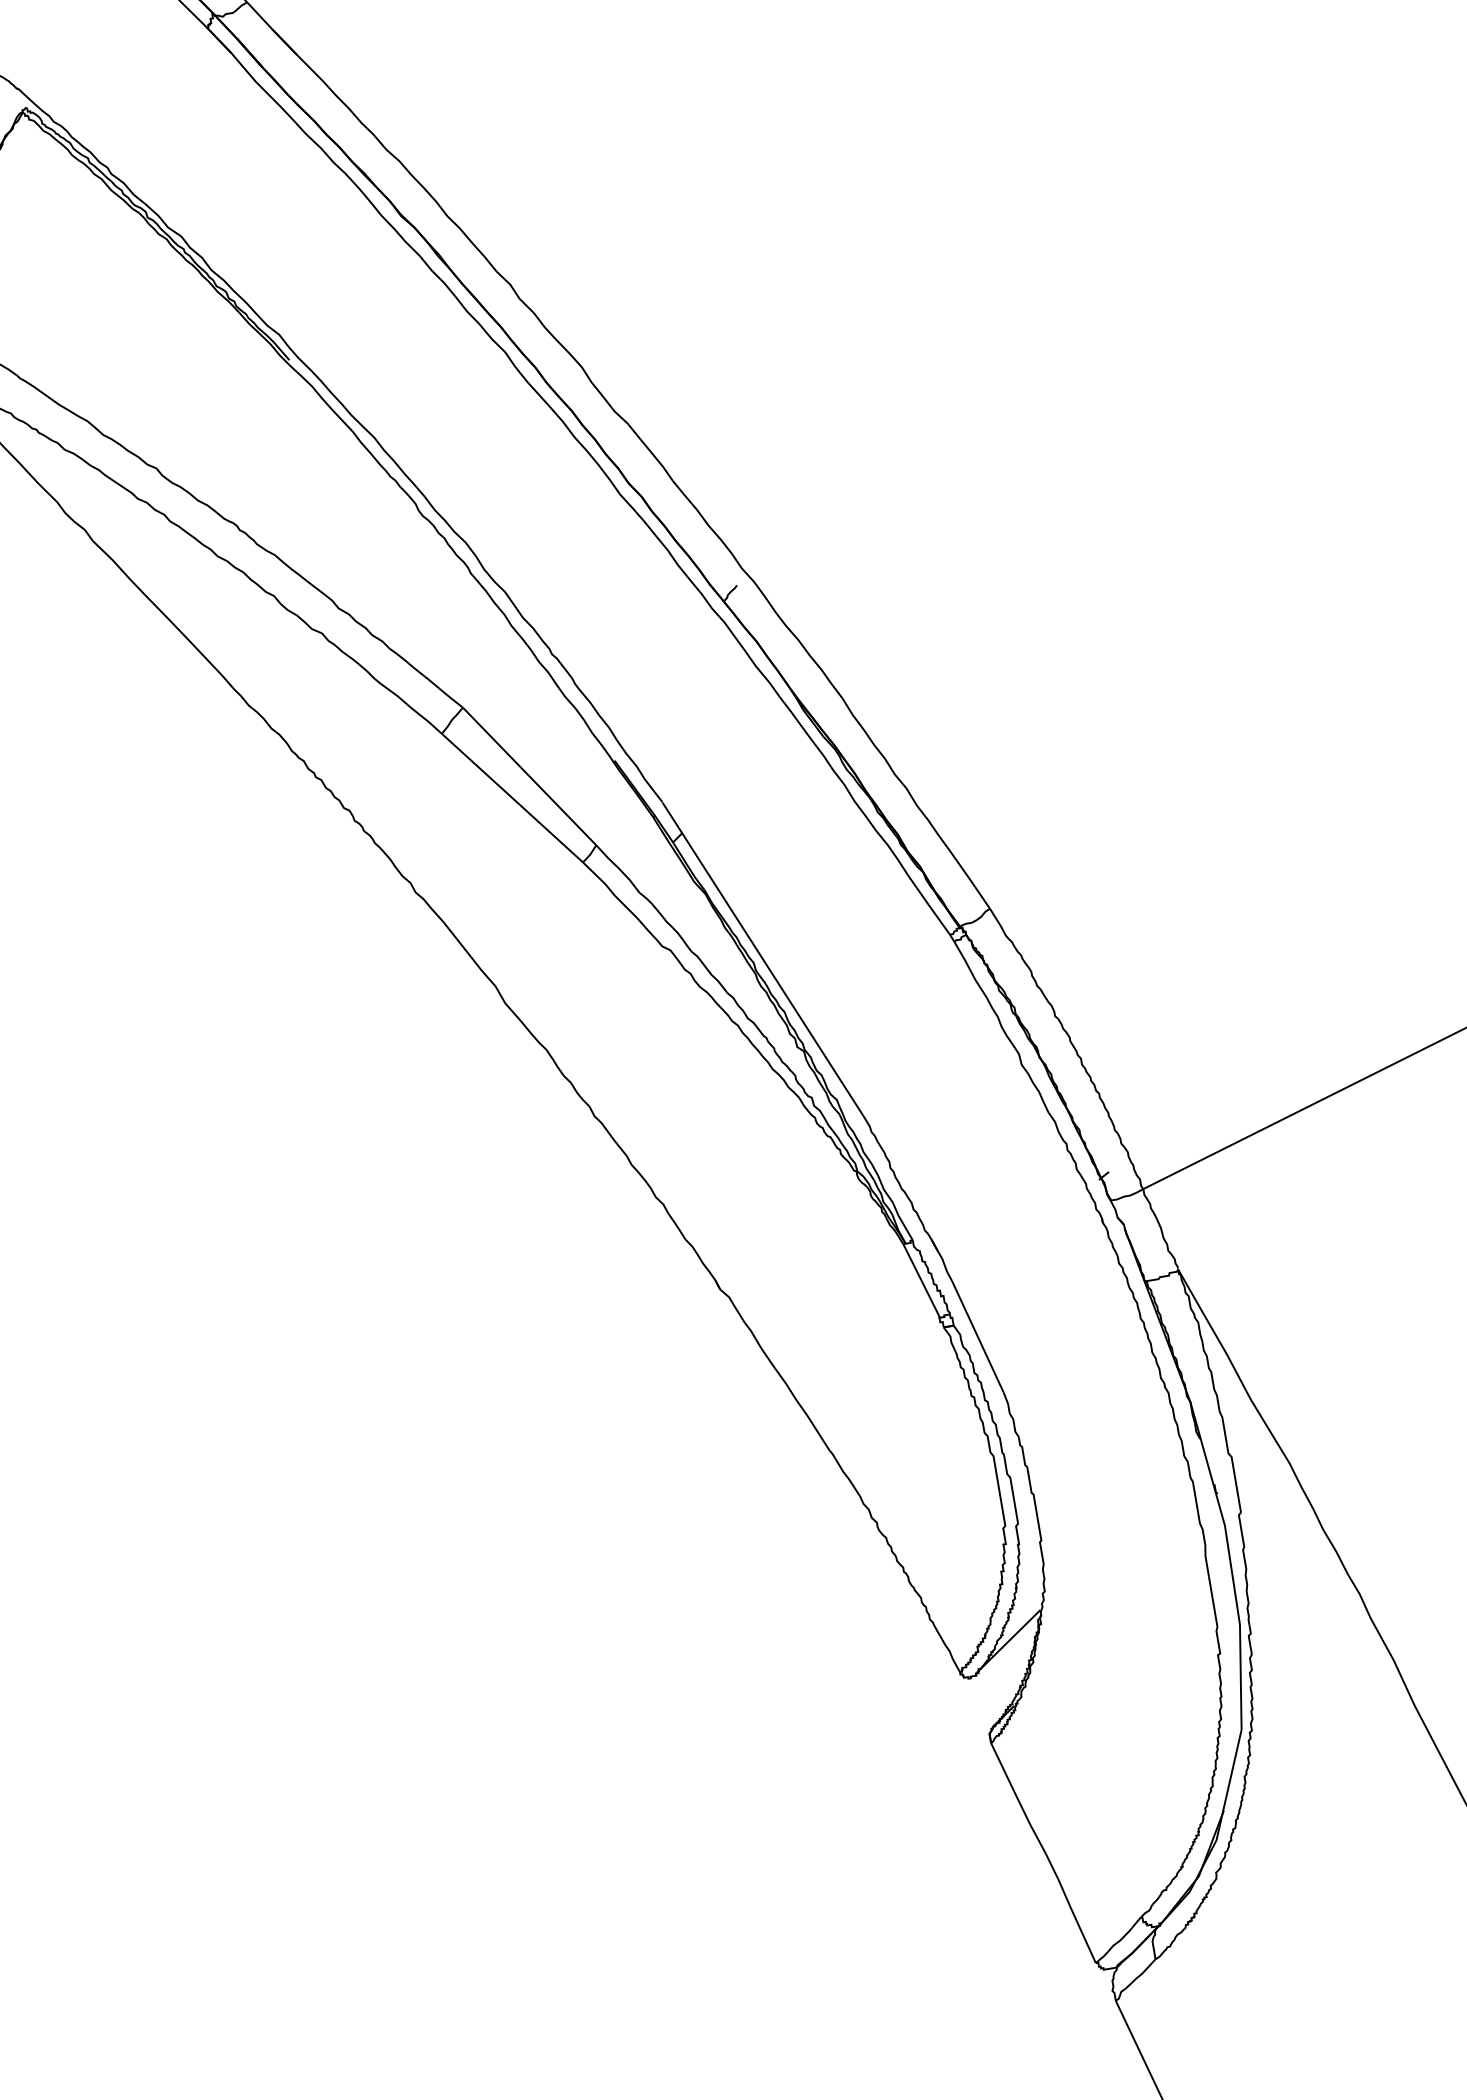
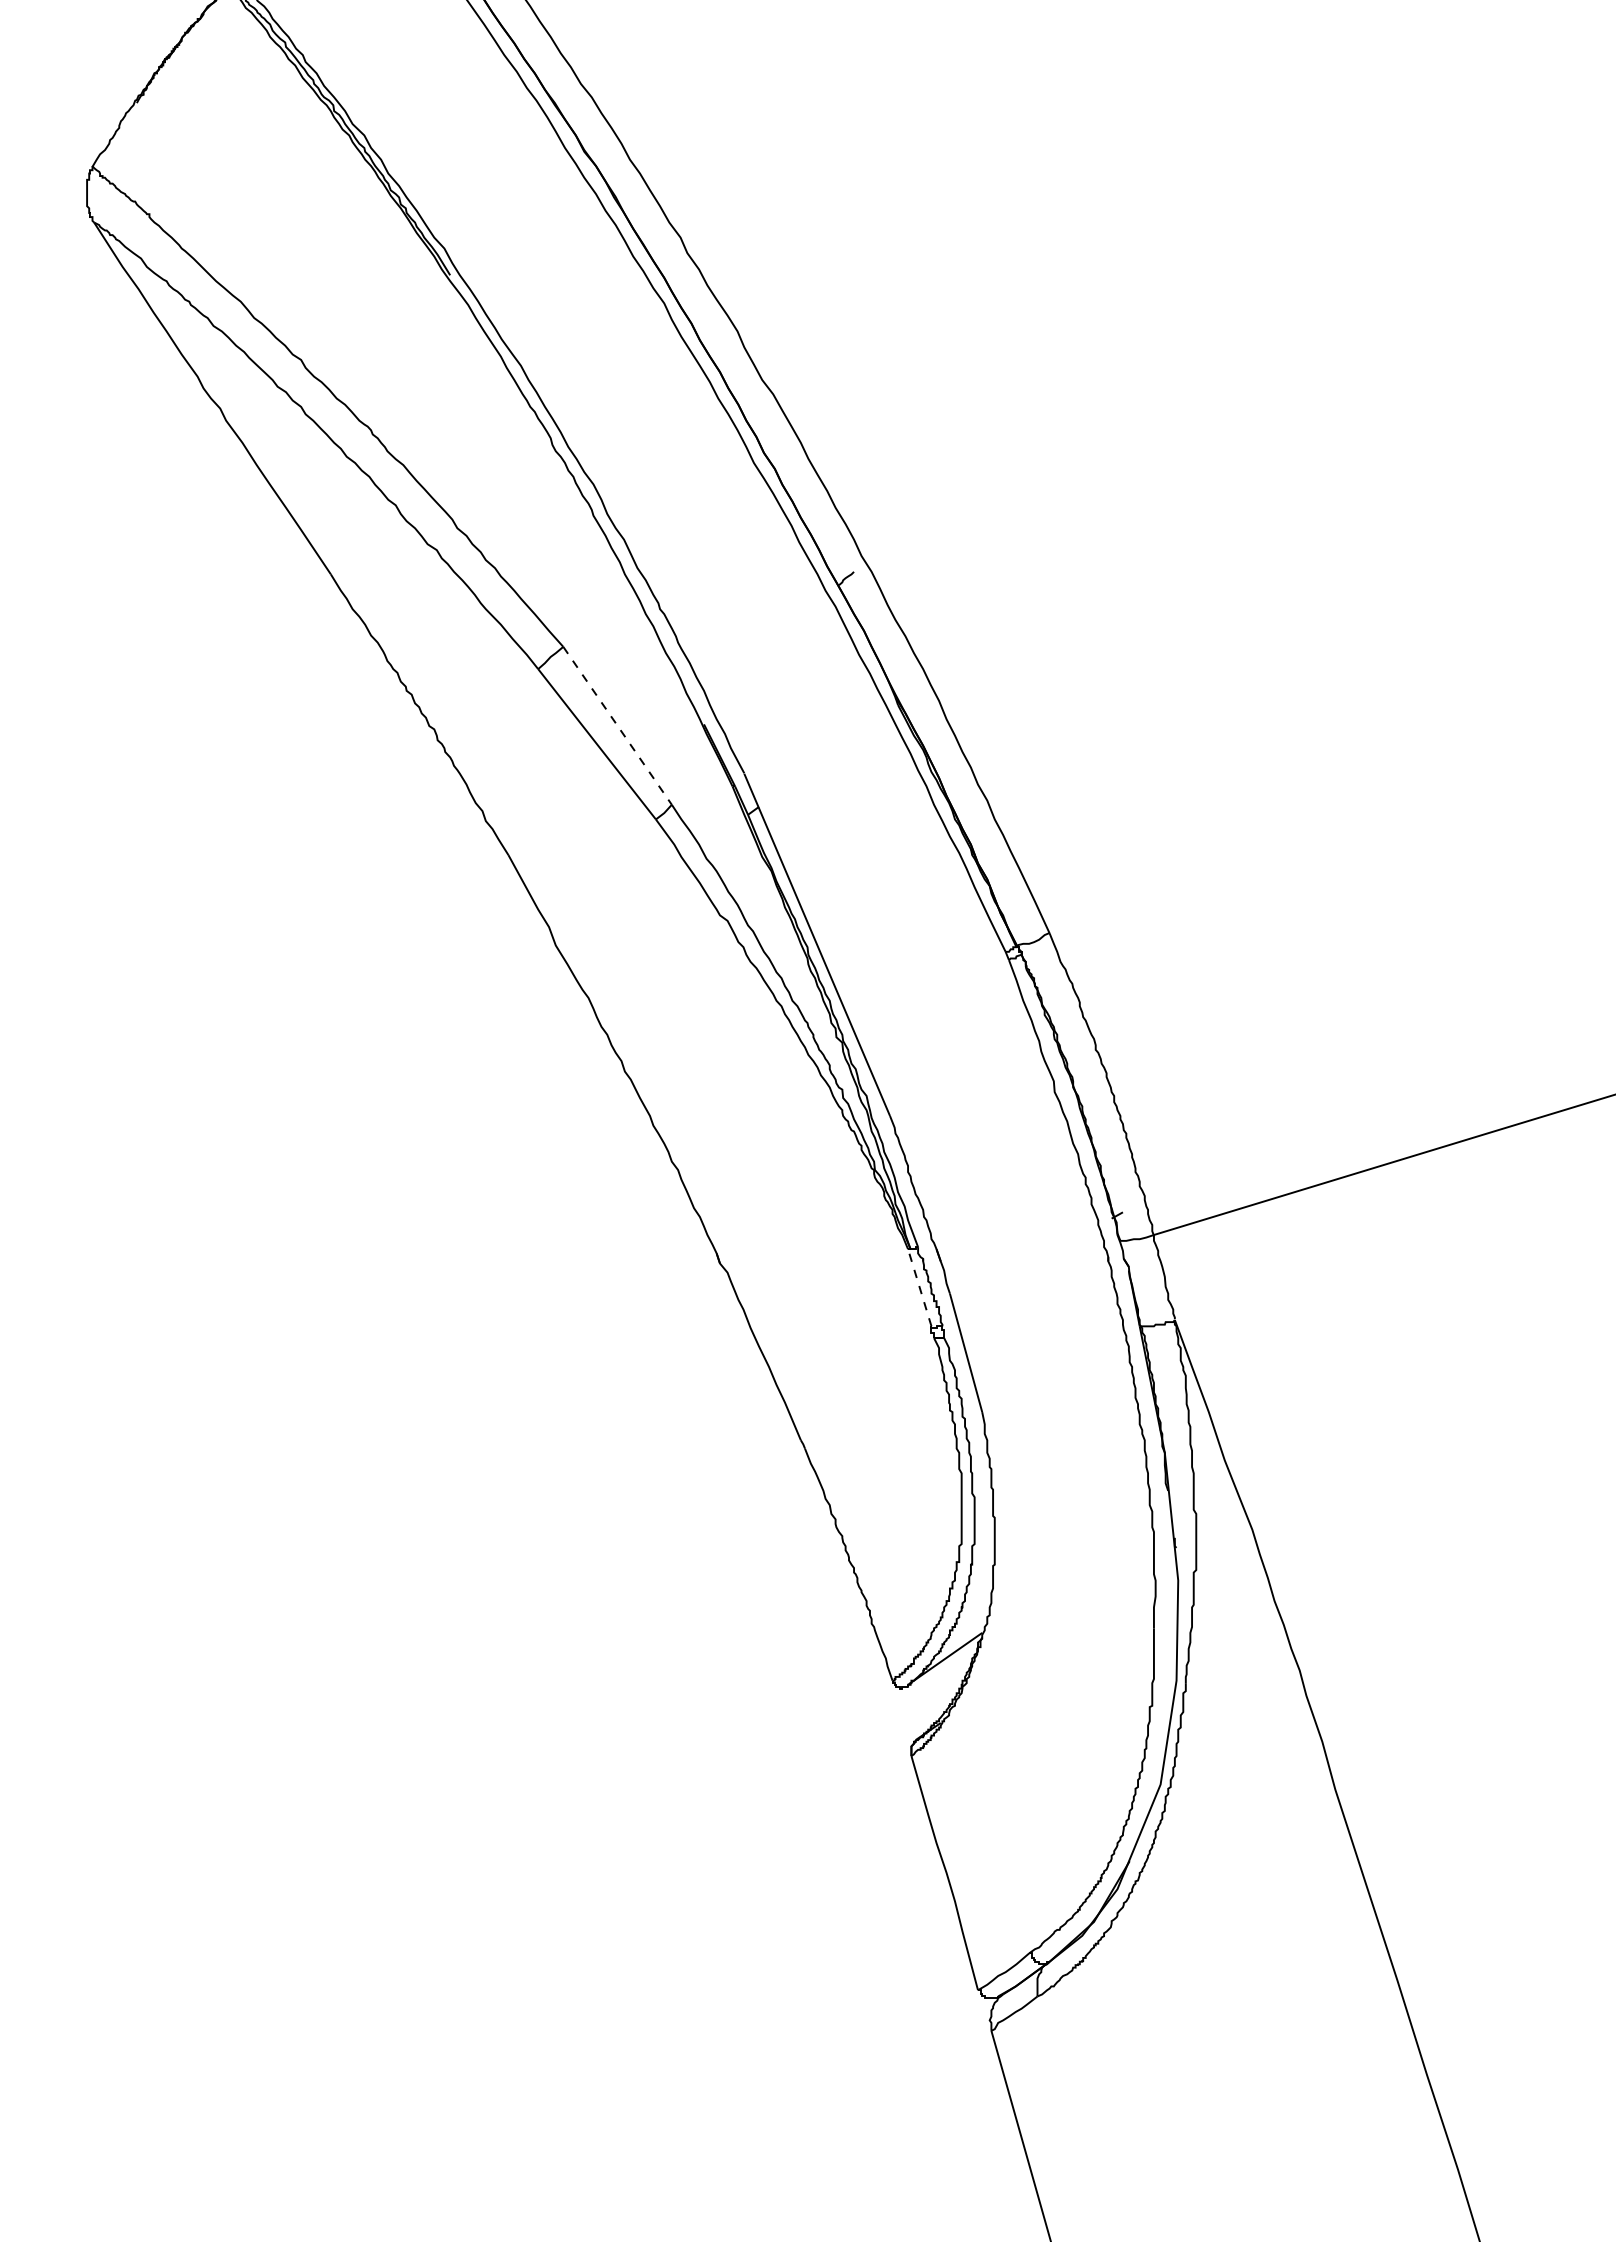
line: (529, 776) -> (617, 725), solid -> dashed
line: (920, 1279) -> (919, 1287), solid -> dashed

